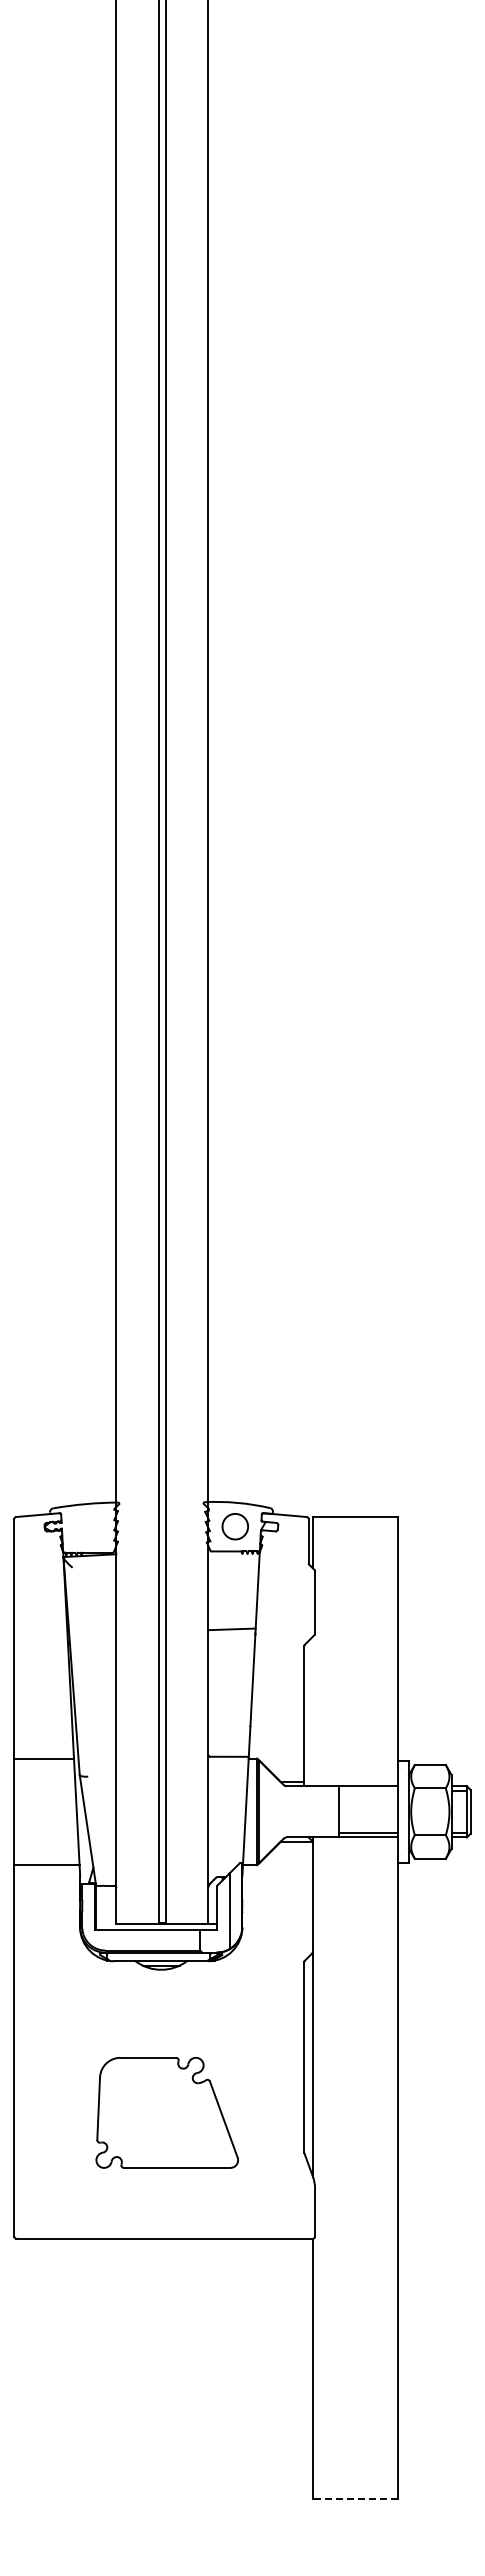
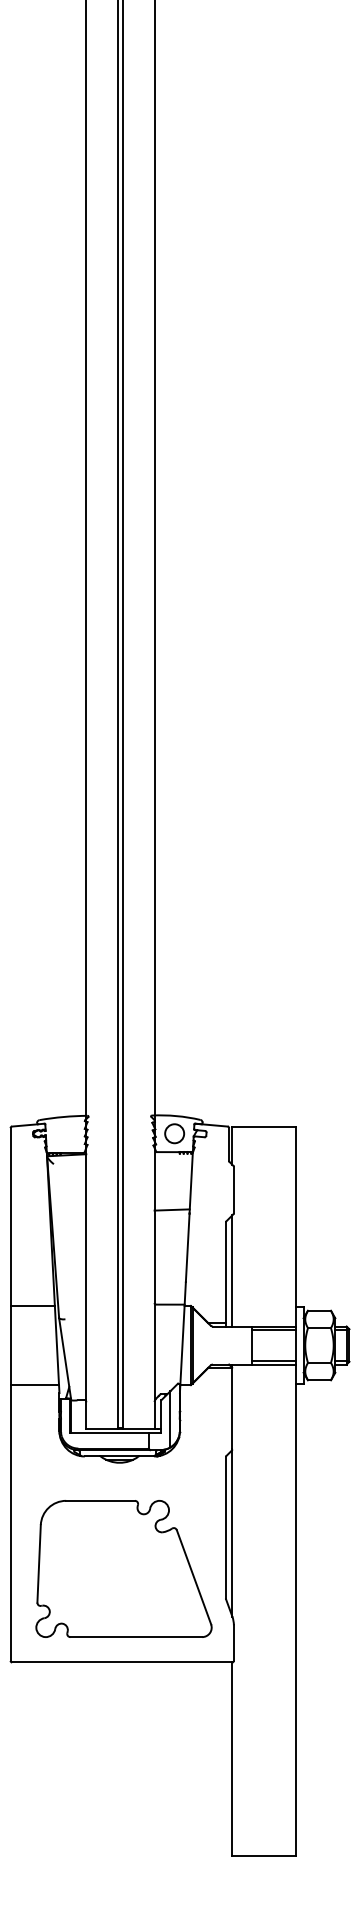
line: (312, 1711) -> (231, 1270), added
line: (368, 1790) -> (273, 1329), added
part: (167, 2112) -> (124, 1568), size x1.67
line: (355, 2498) -> (263, 1855), dashed -> solid

